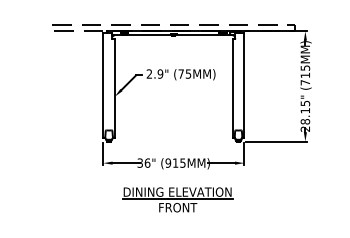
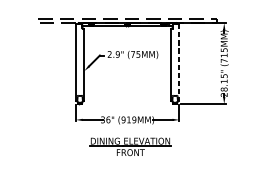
line: (244, 85) -> (179, 62), solid -> dashed
text: (182, 162) -> (134, 119), (915MM) -> (919MM)

